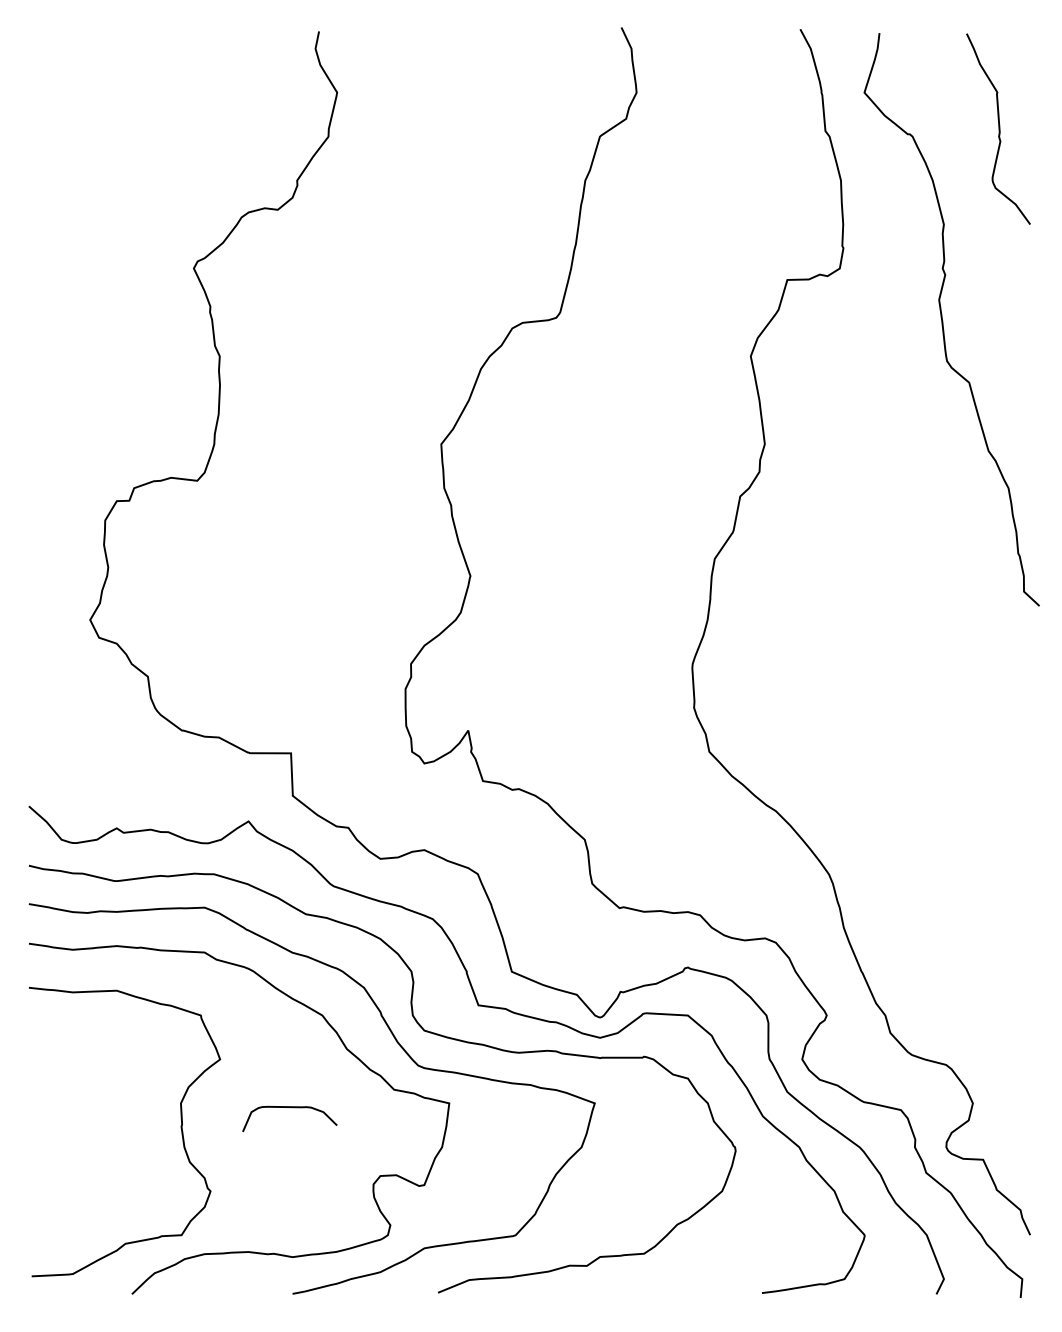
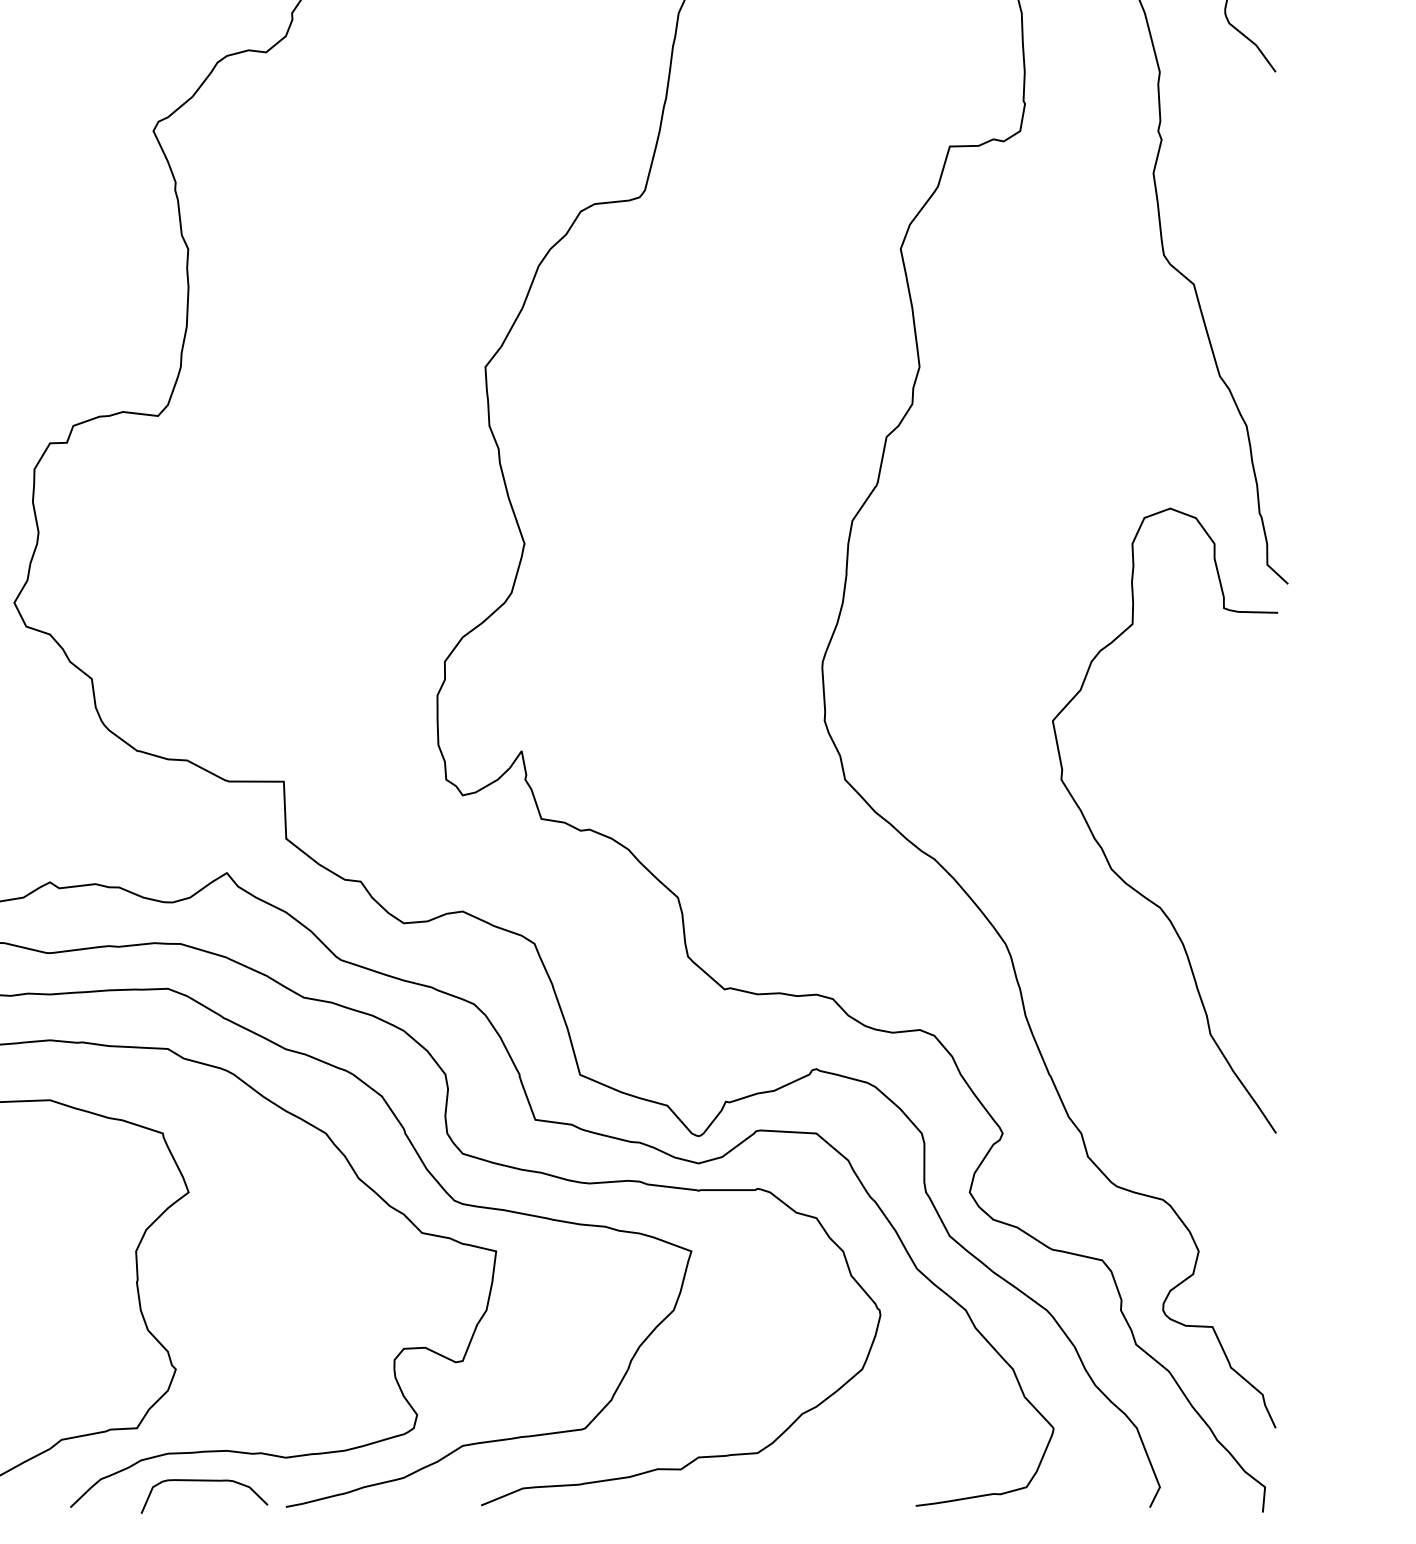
curve: (902, 804) -> (1104, 850), added
curve: (291, 1108) -> (206, 1482), moved

